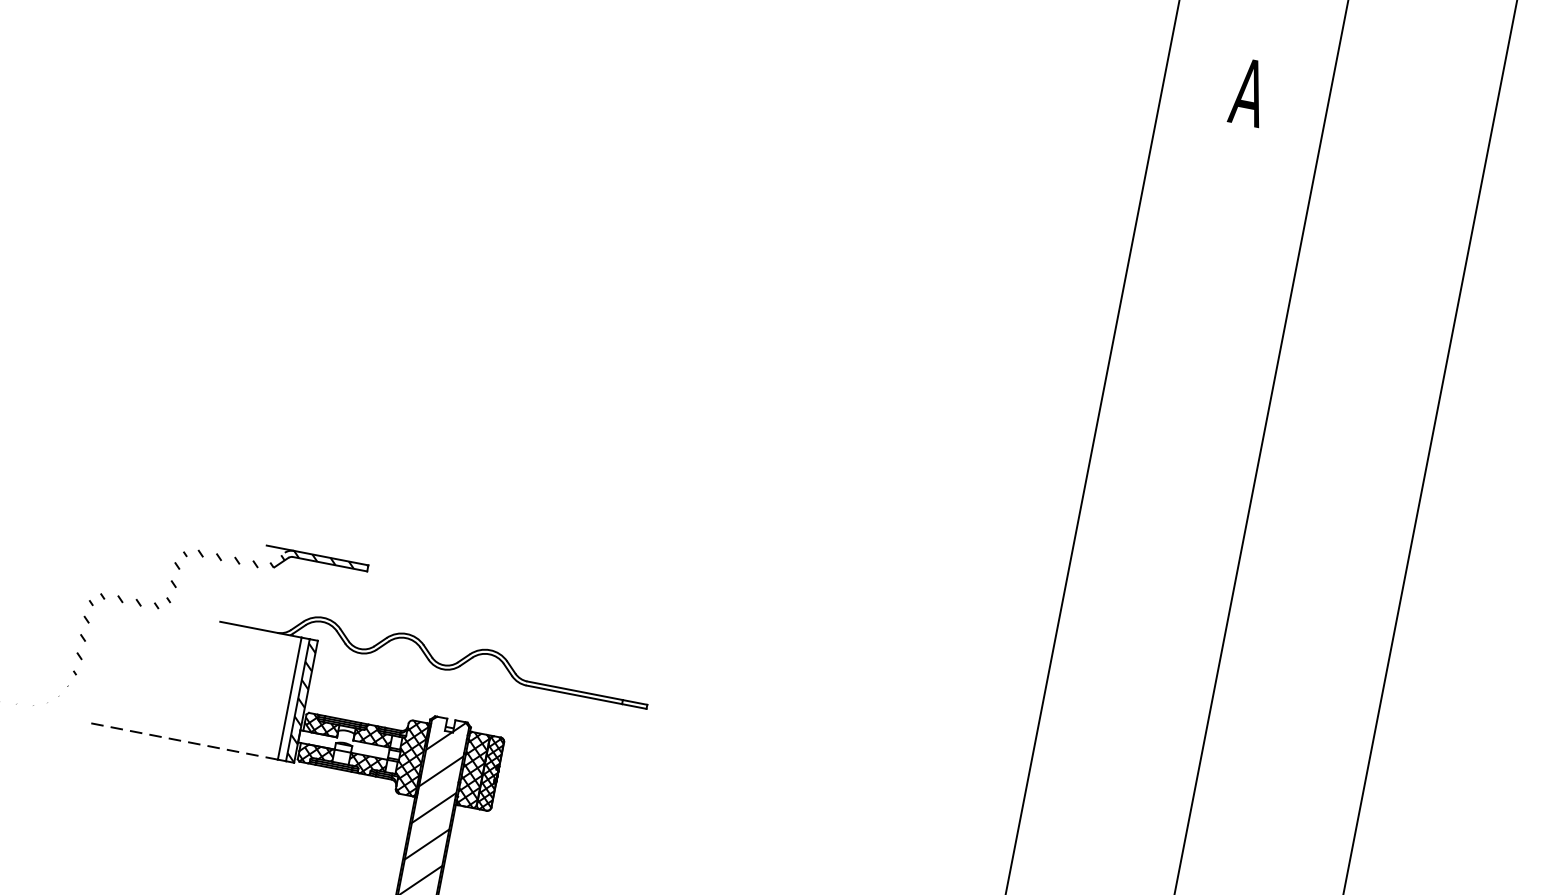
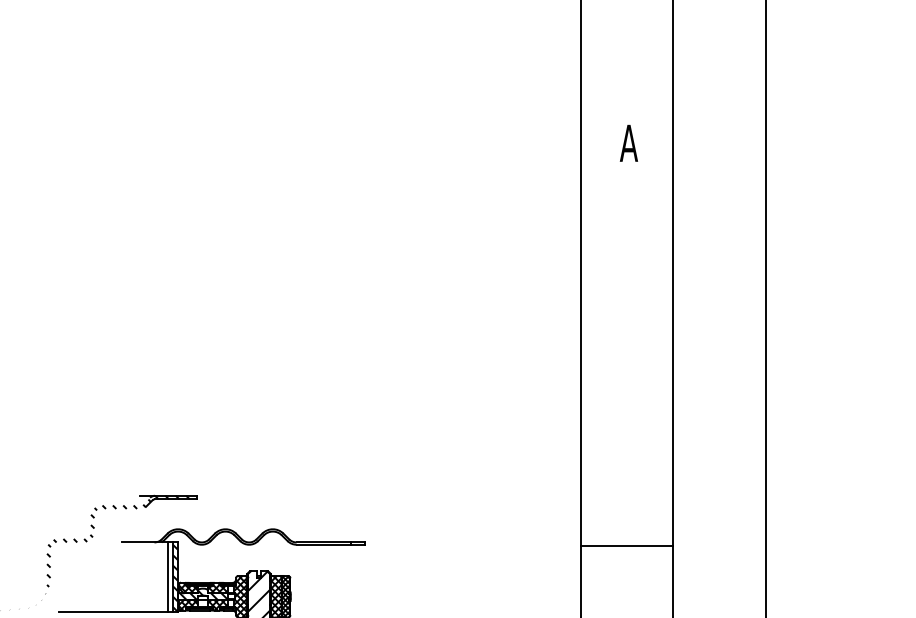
line: (181, 740) -> (113, 611), dashed -> solid
hatch: (345, 741) -> (203, 594), added
line: (1108, 800) -> (627, 545), added

